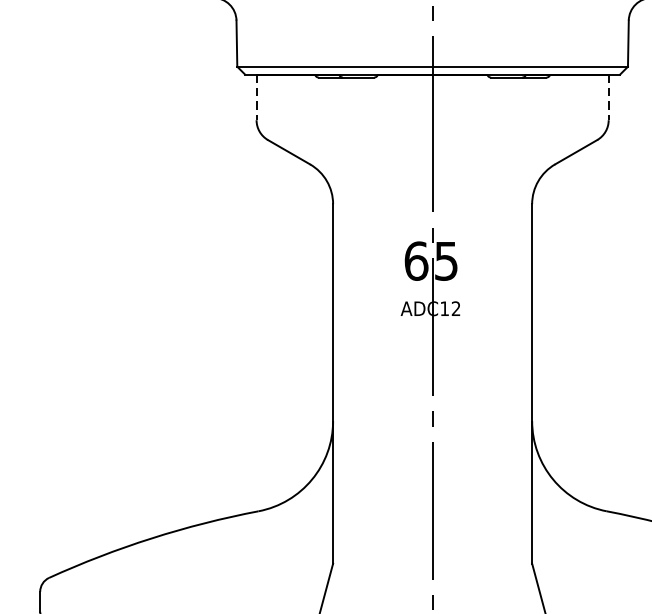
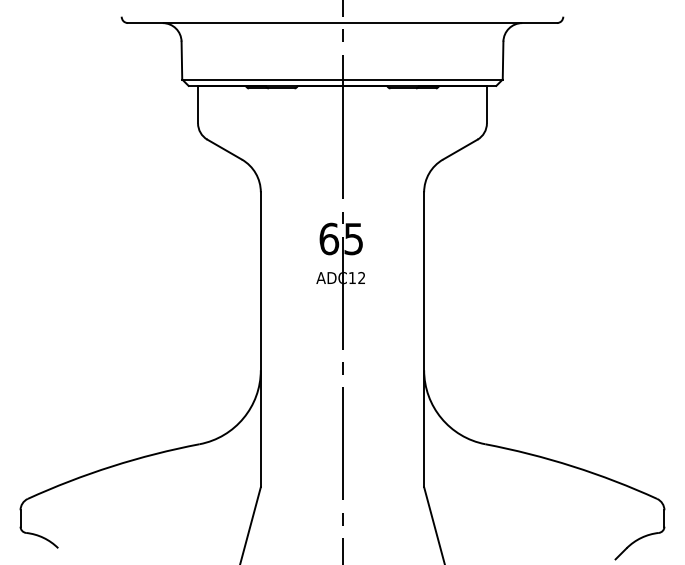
line: (257, 97) -> (198, 104), dashed -> solid
line: (608, 97) -> (486, 104), dashed -> solid

